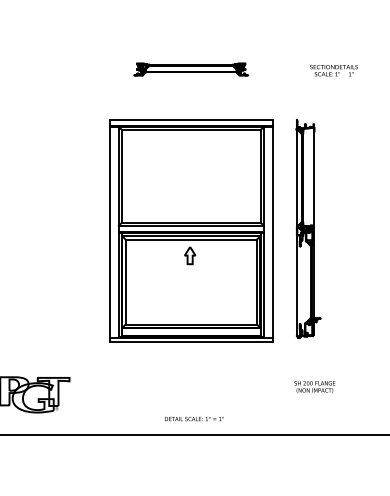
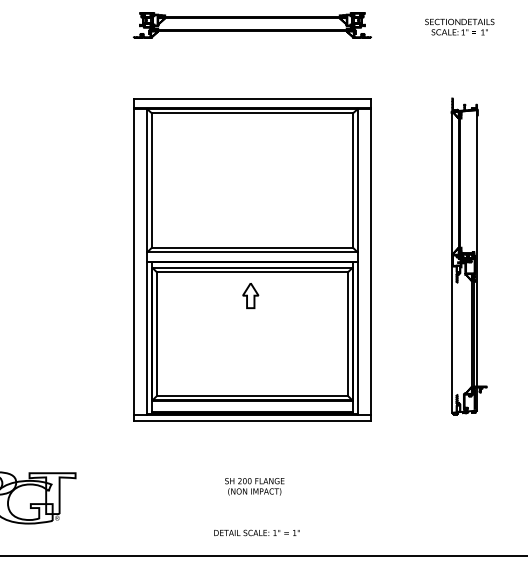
part: (190, 69) -> (251, 25), size x1.43
part: (308, 228) -> (469, 256), moved
text: (314, 387) -> (254, 487), moved

